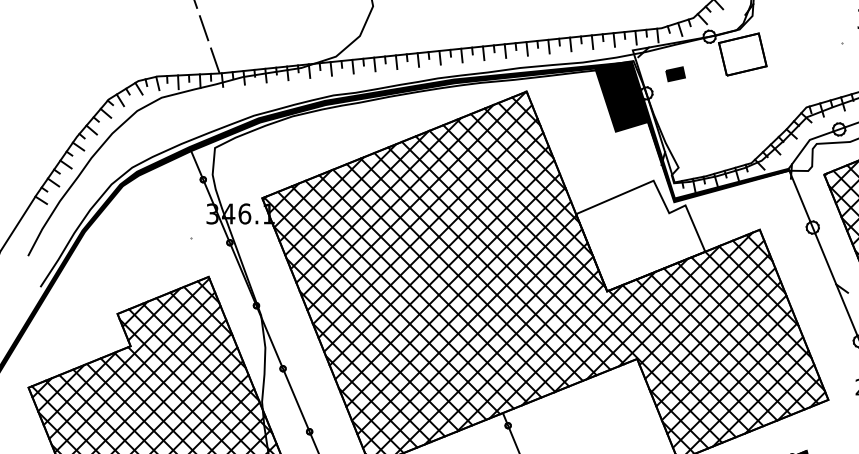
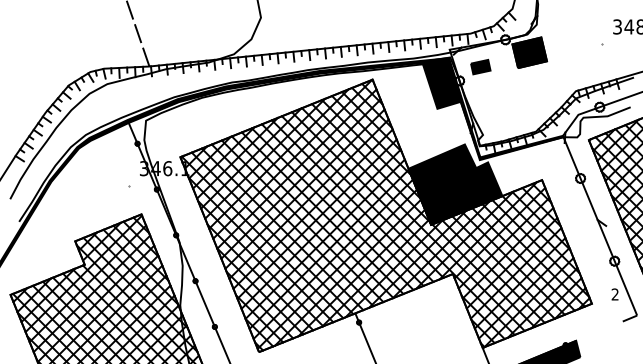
fill: (742, 54) -> (529, 52), added
part: (675, 73) -> (480, 66), size x1.43
fill: (640, 235) -> (455, 184), added

